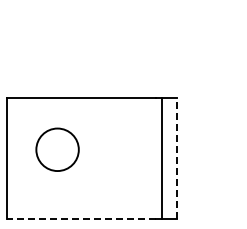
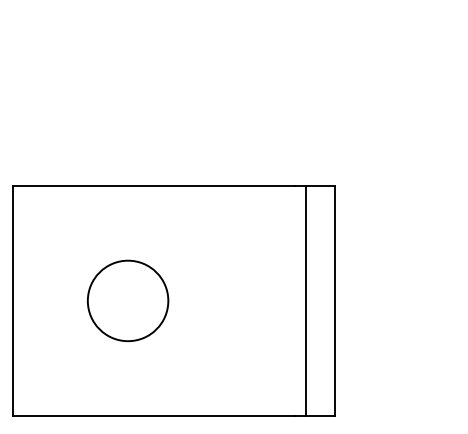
circle: (57, 149) -> (127, 300), moved
line: (176, 158) -> (334, 300), dashed -> solid
line: (80, 219) -> (152, 415), dashed -> solid

